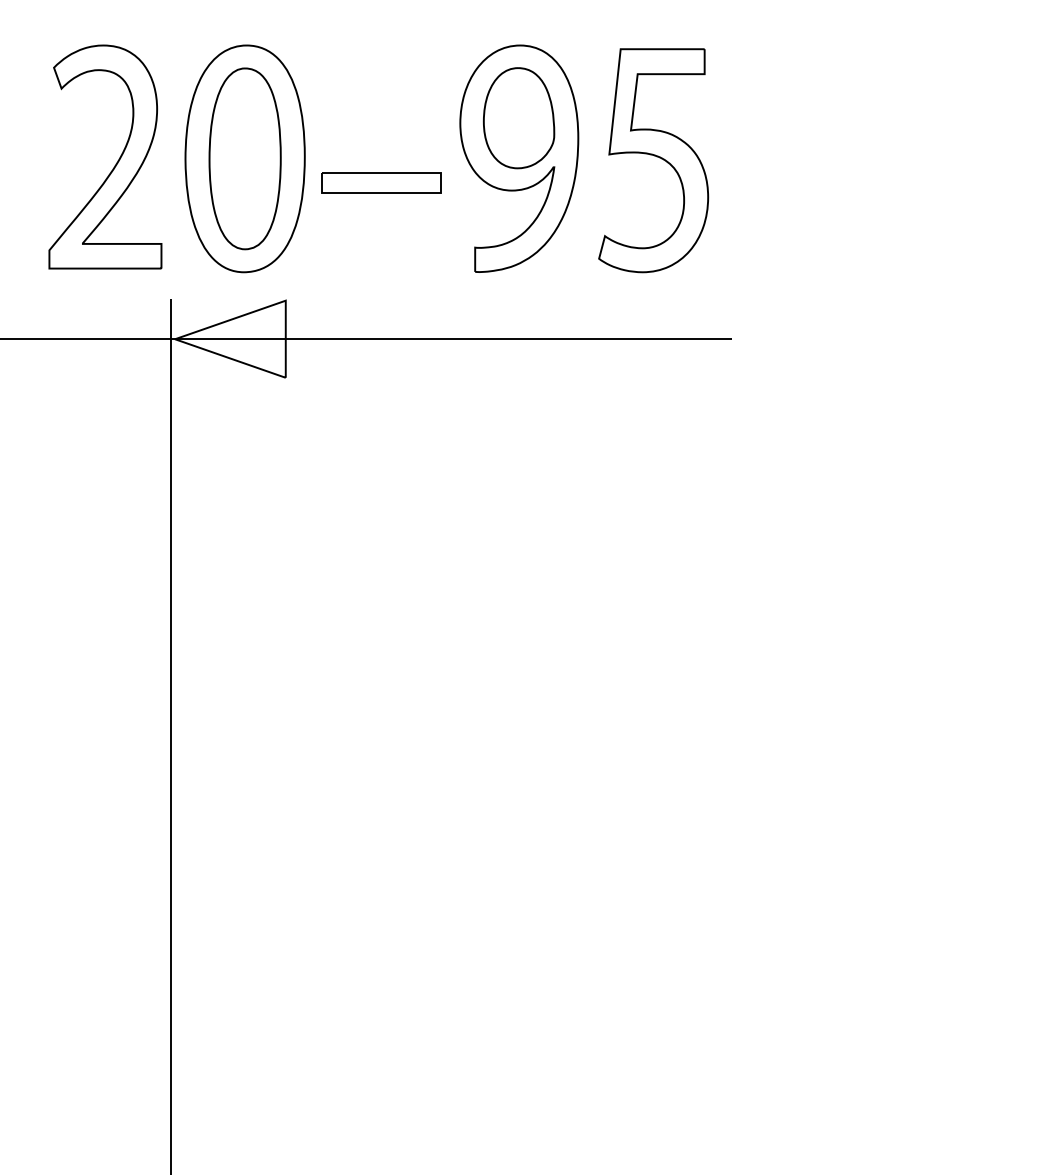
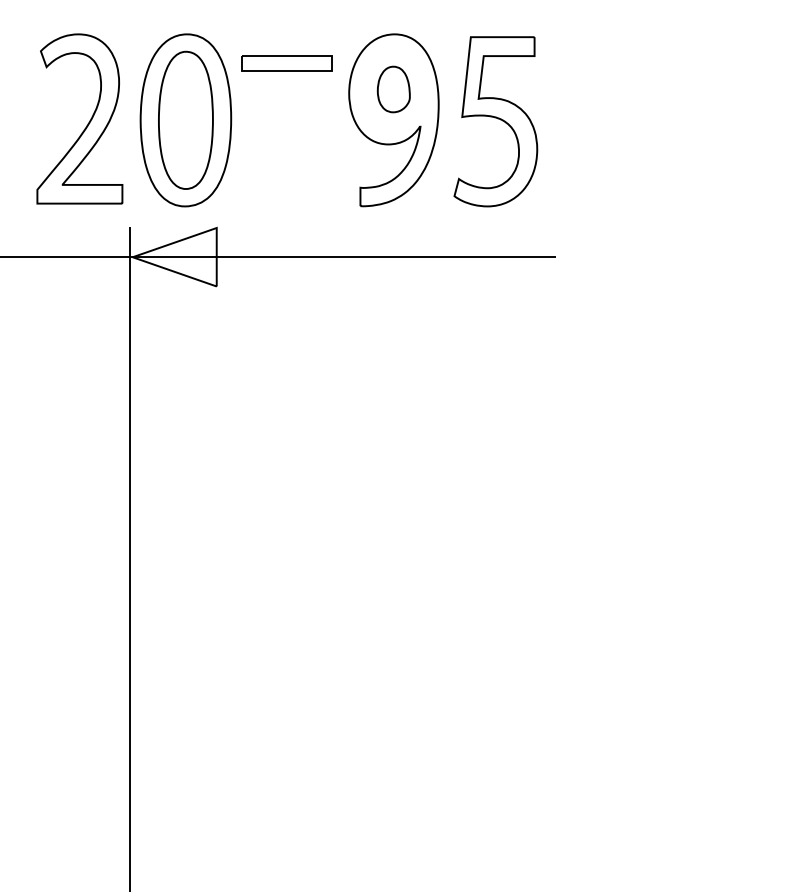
part: (518, 118) -> (393, 89), size x0.6
part: (381, 182) -> (286, 63), moved

